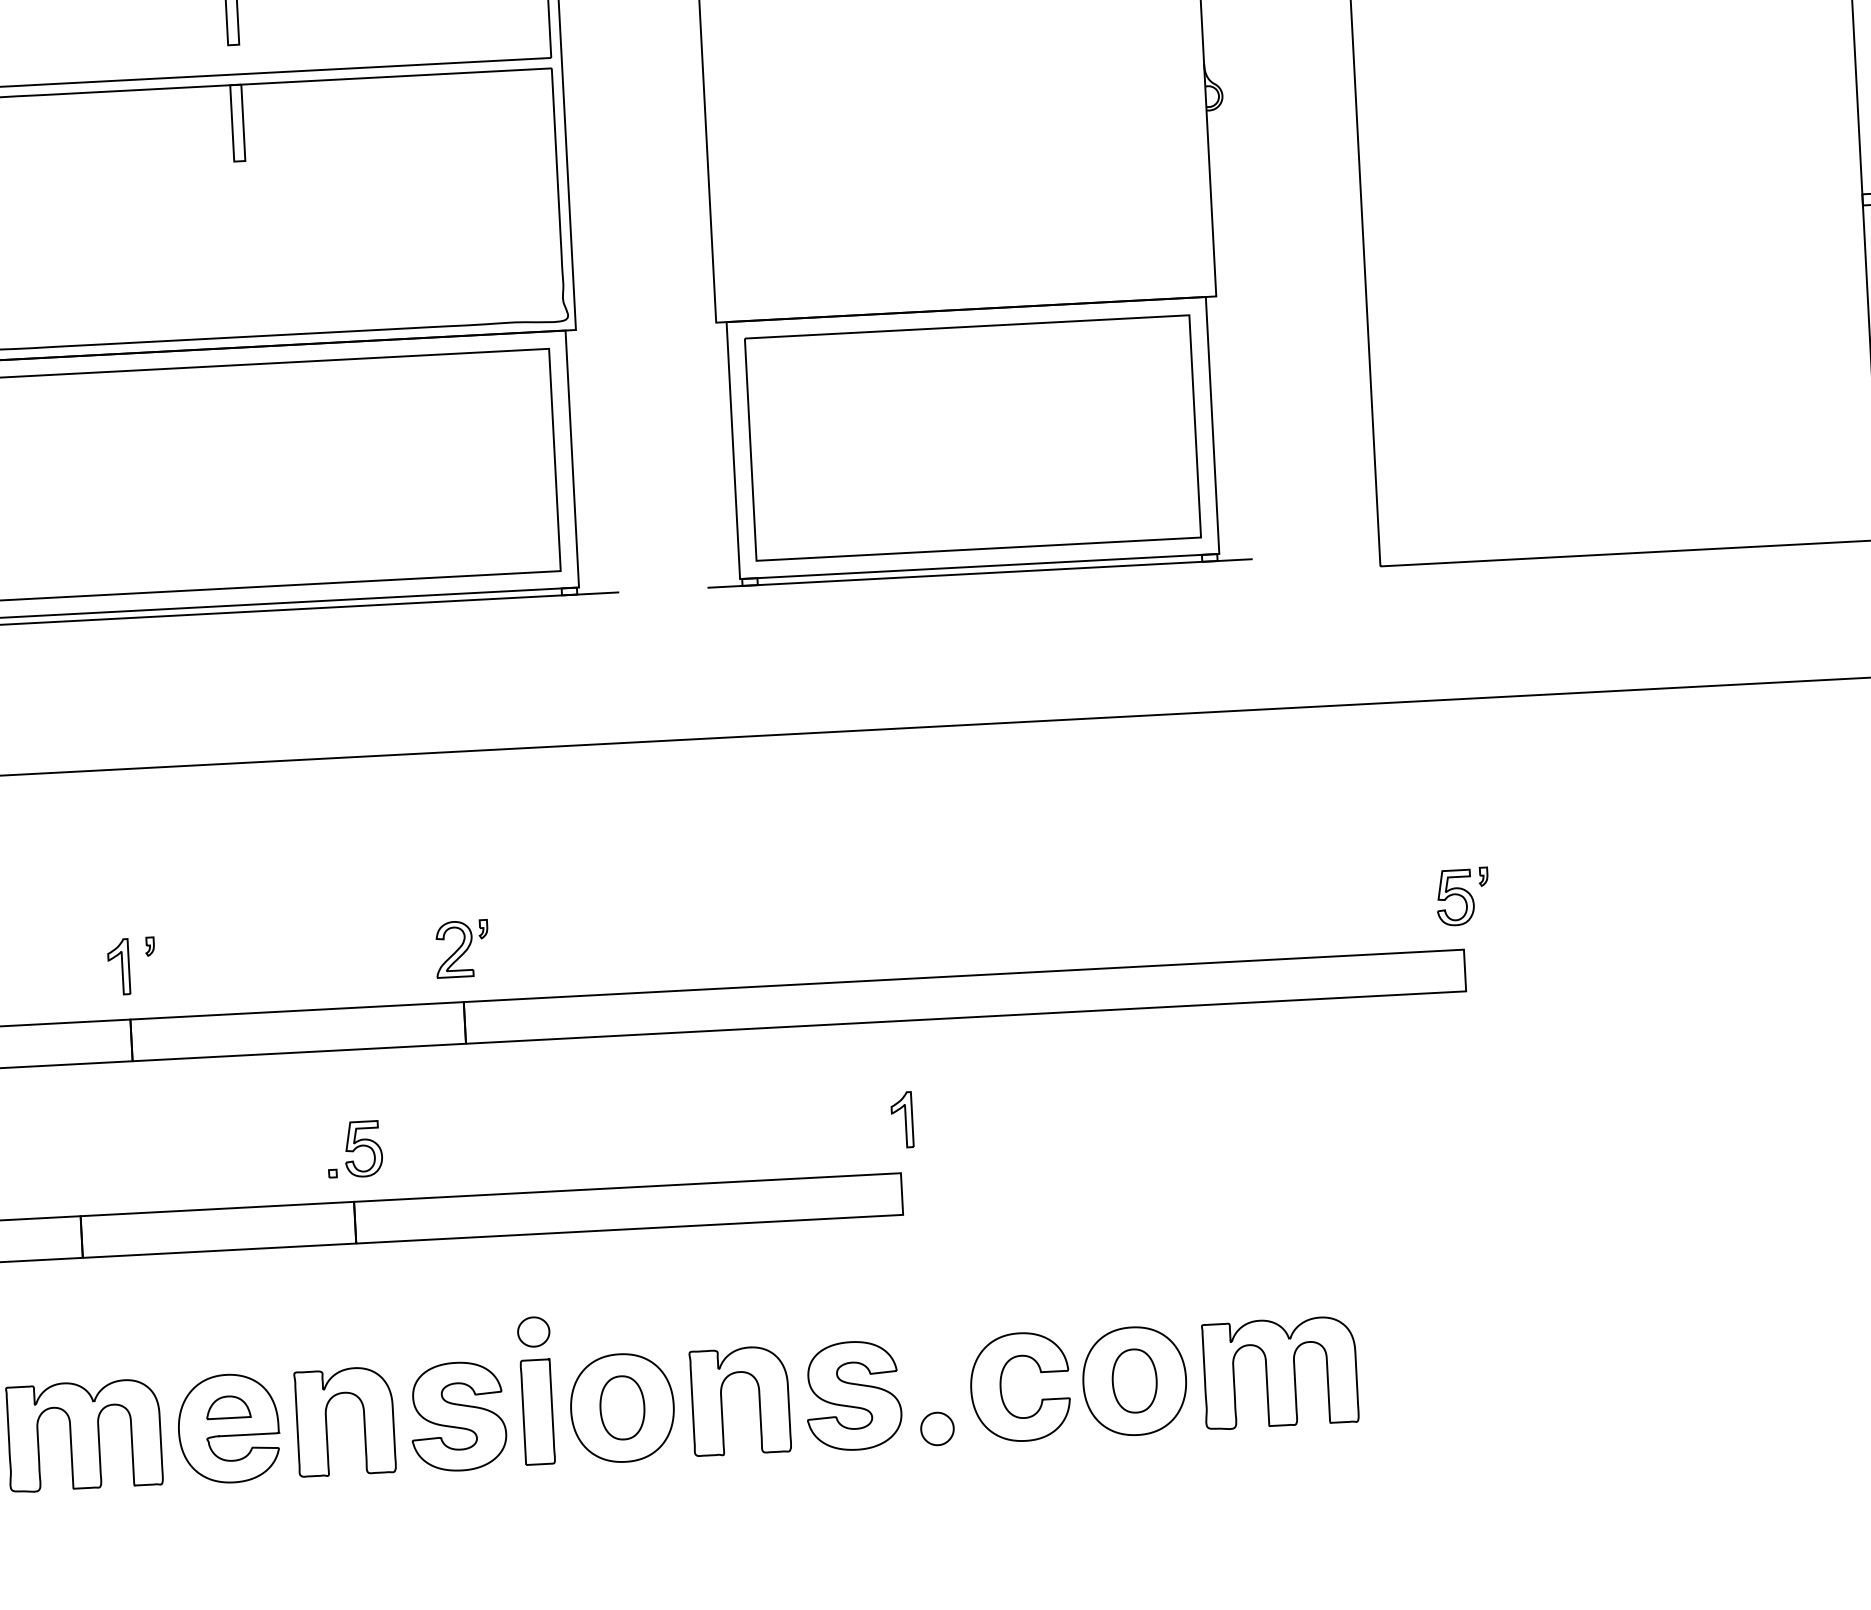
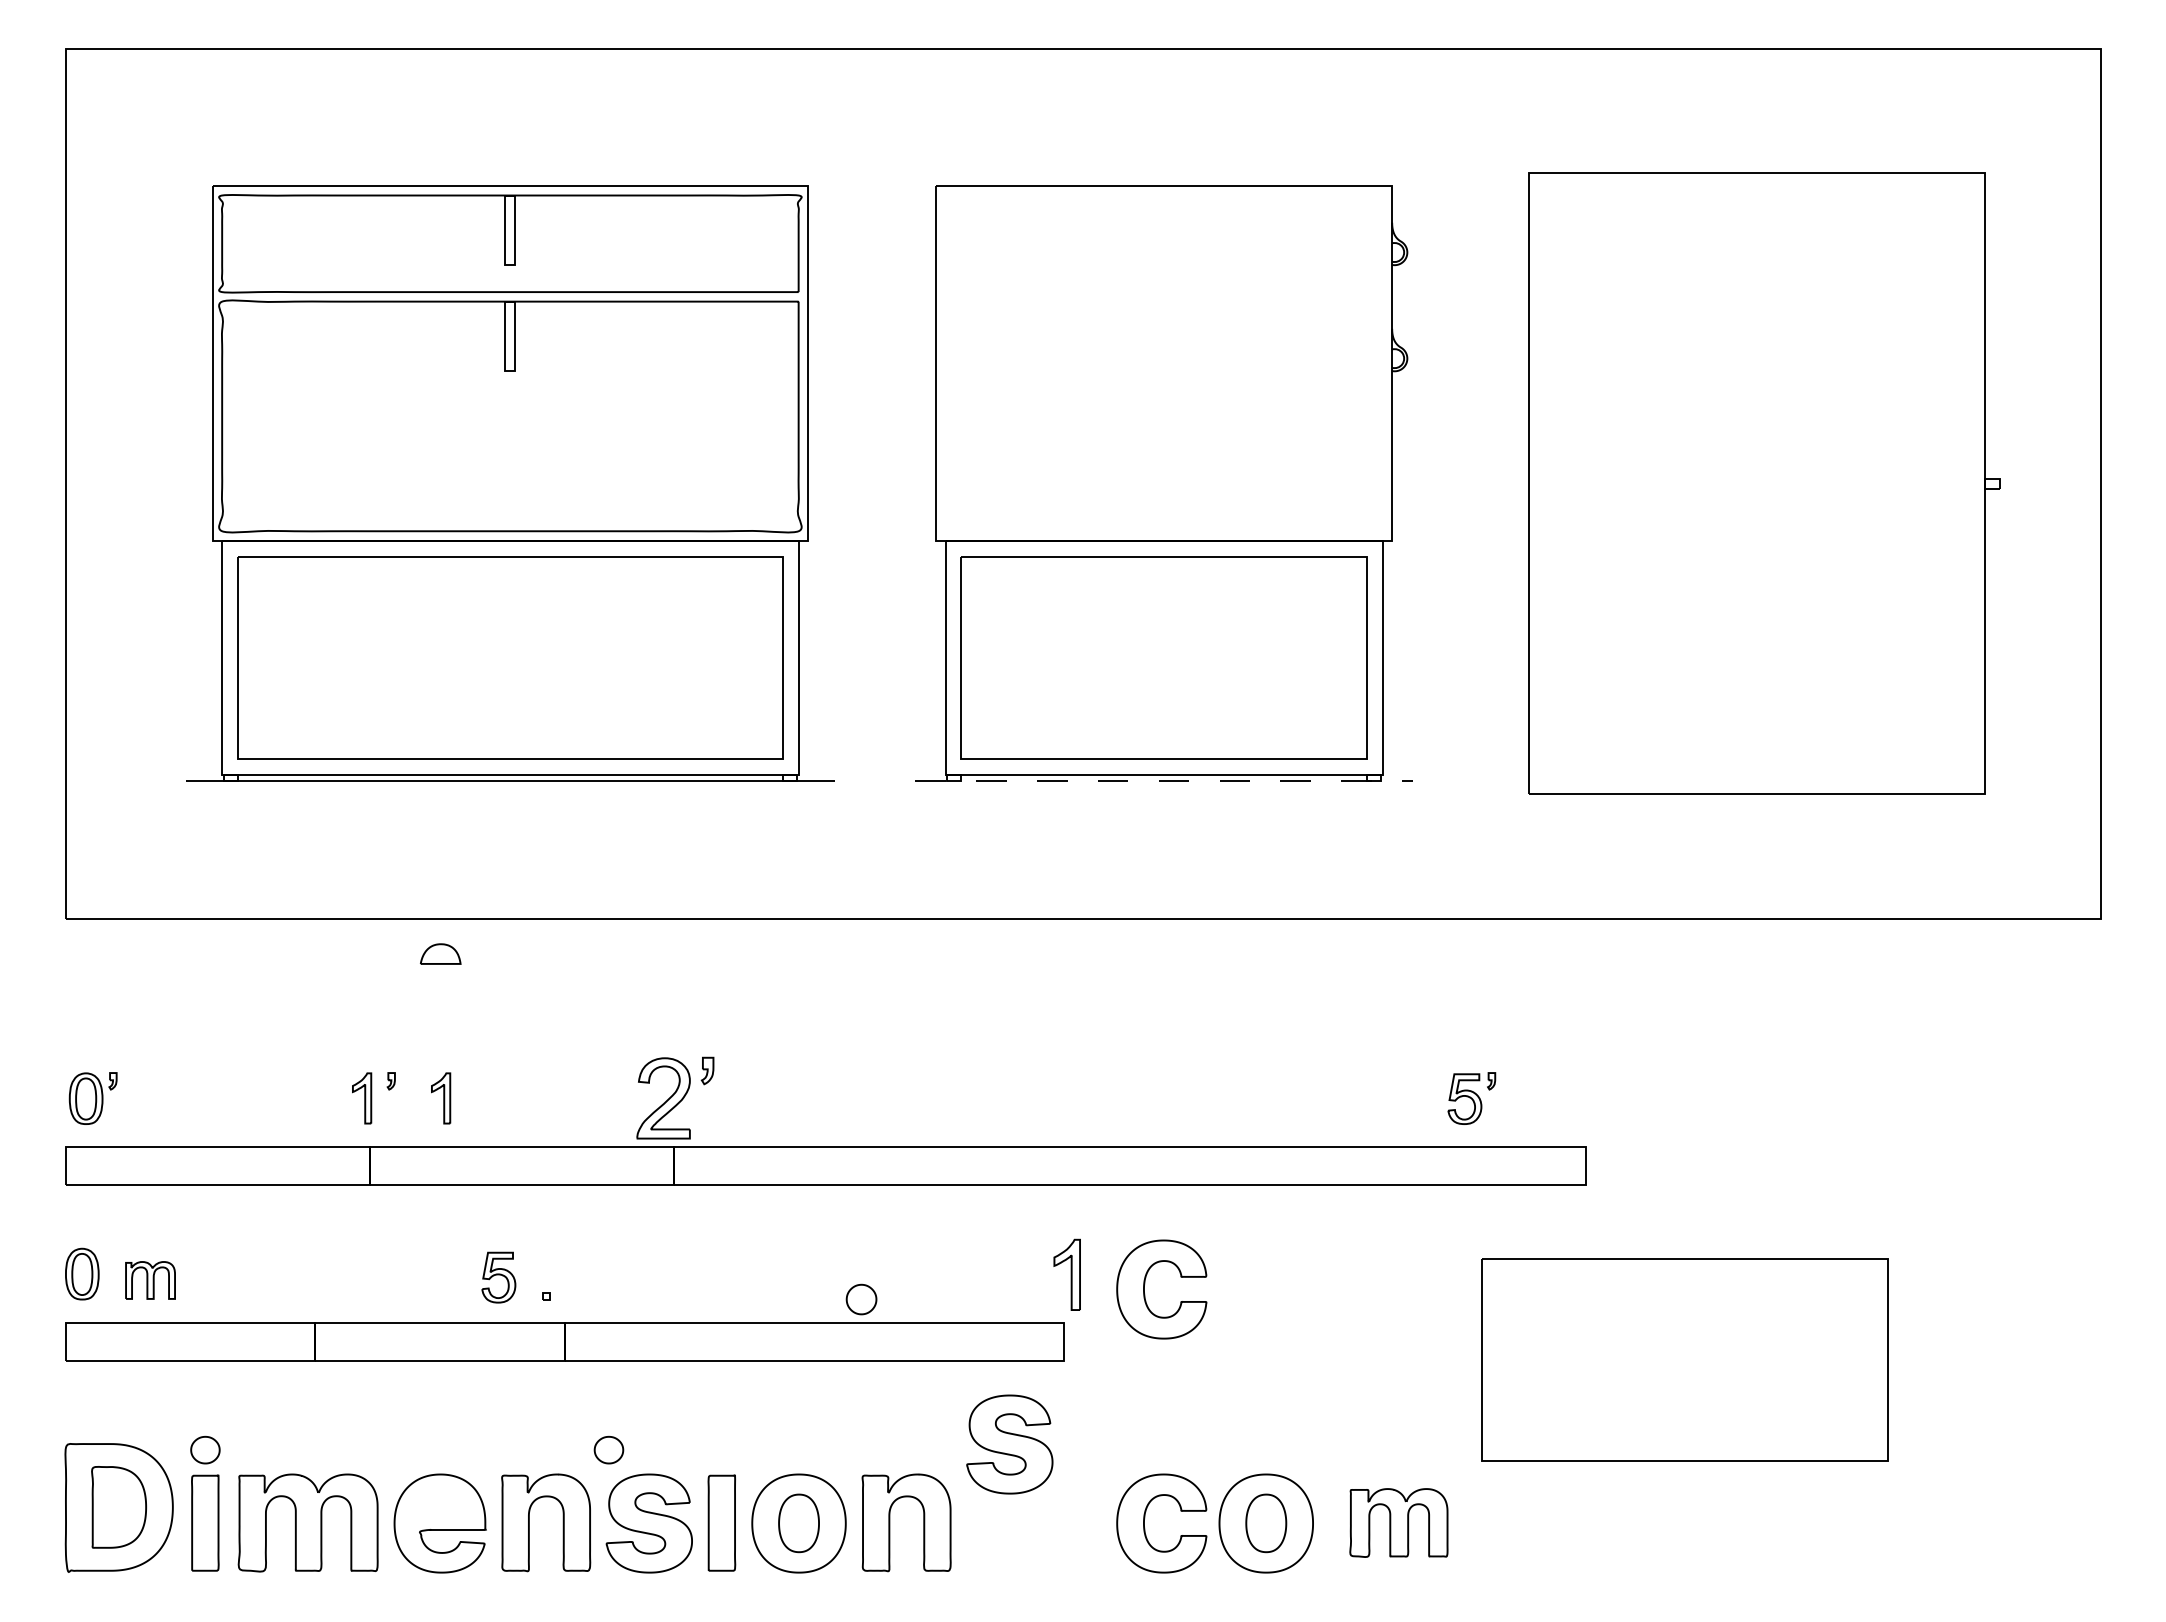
line: (980, 573) -> (1164, 781), solid -> dashed
part: (1462, 896) -> (1471, 1098), moved
part: (461, 949) -> (674, 1098), size x1.6
part: (206, 962) -> (441, 1098), added
part: (902, 1119) -> (1067, 1274), size x1.4
part: (988, 1126) -> (1145, 1284), added
part: (363, 1148) -> (498, 1277), moved
part: (1583, 1177) -> (1684, 1359), added
part: (533, 1331) -> (608, 1449), moved
part: (1279, 1372) -> (1398, 1522), size x0.7
part: (853, 1395) -> (1009, 1444), moved
part: (228, 1406) -> (440, 953), moved
part: (937, 1428) -> (861, 1299), moved

